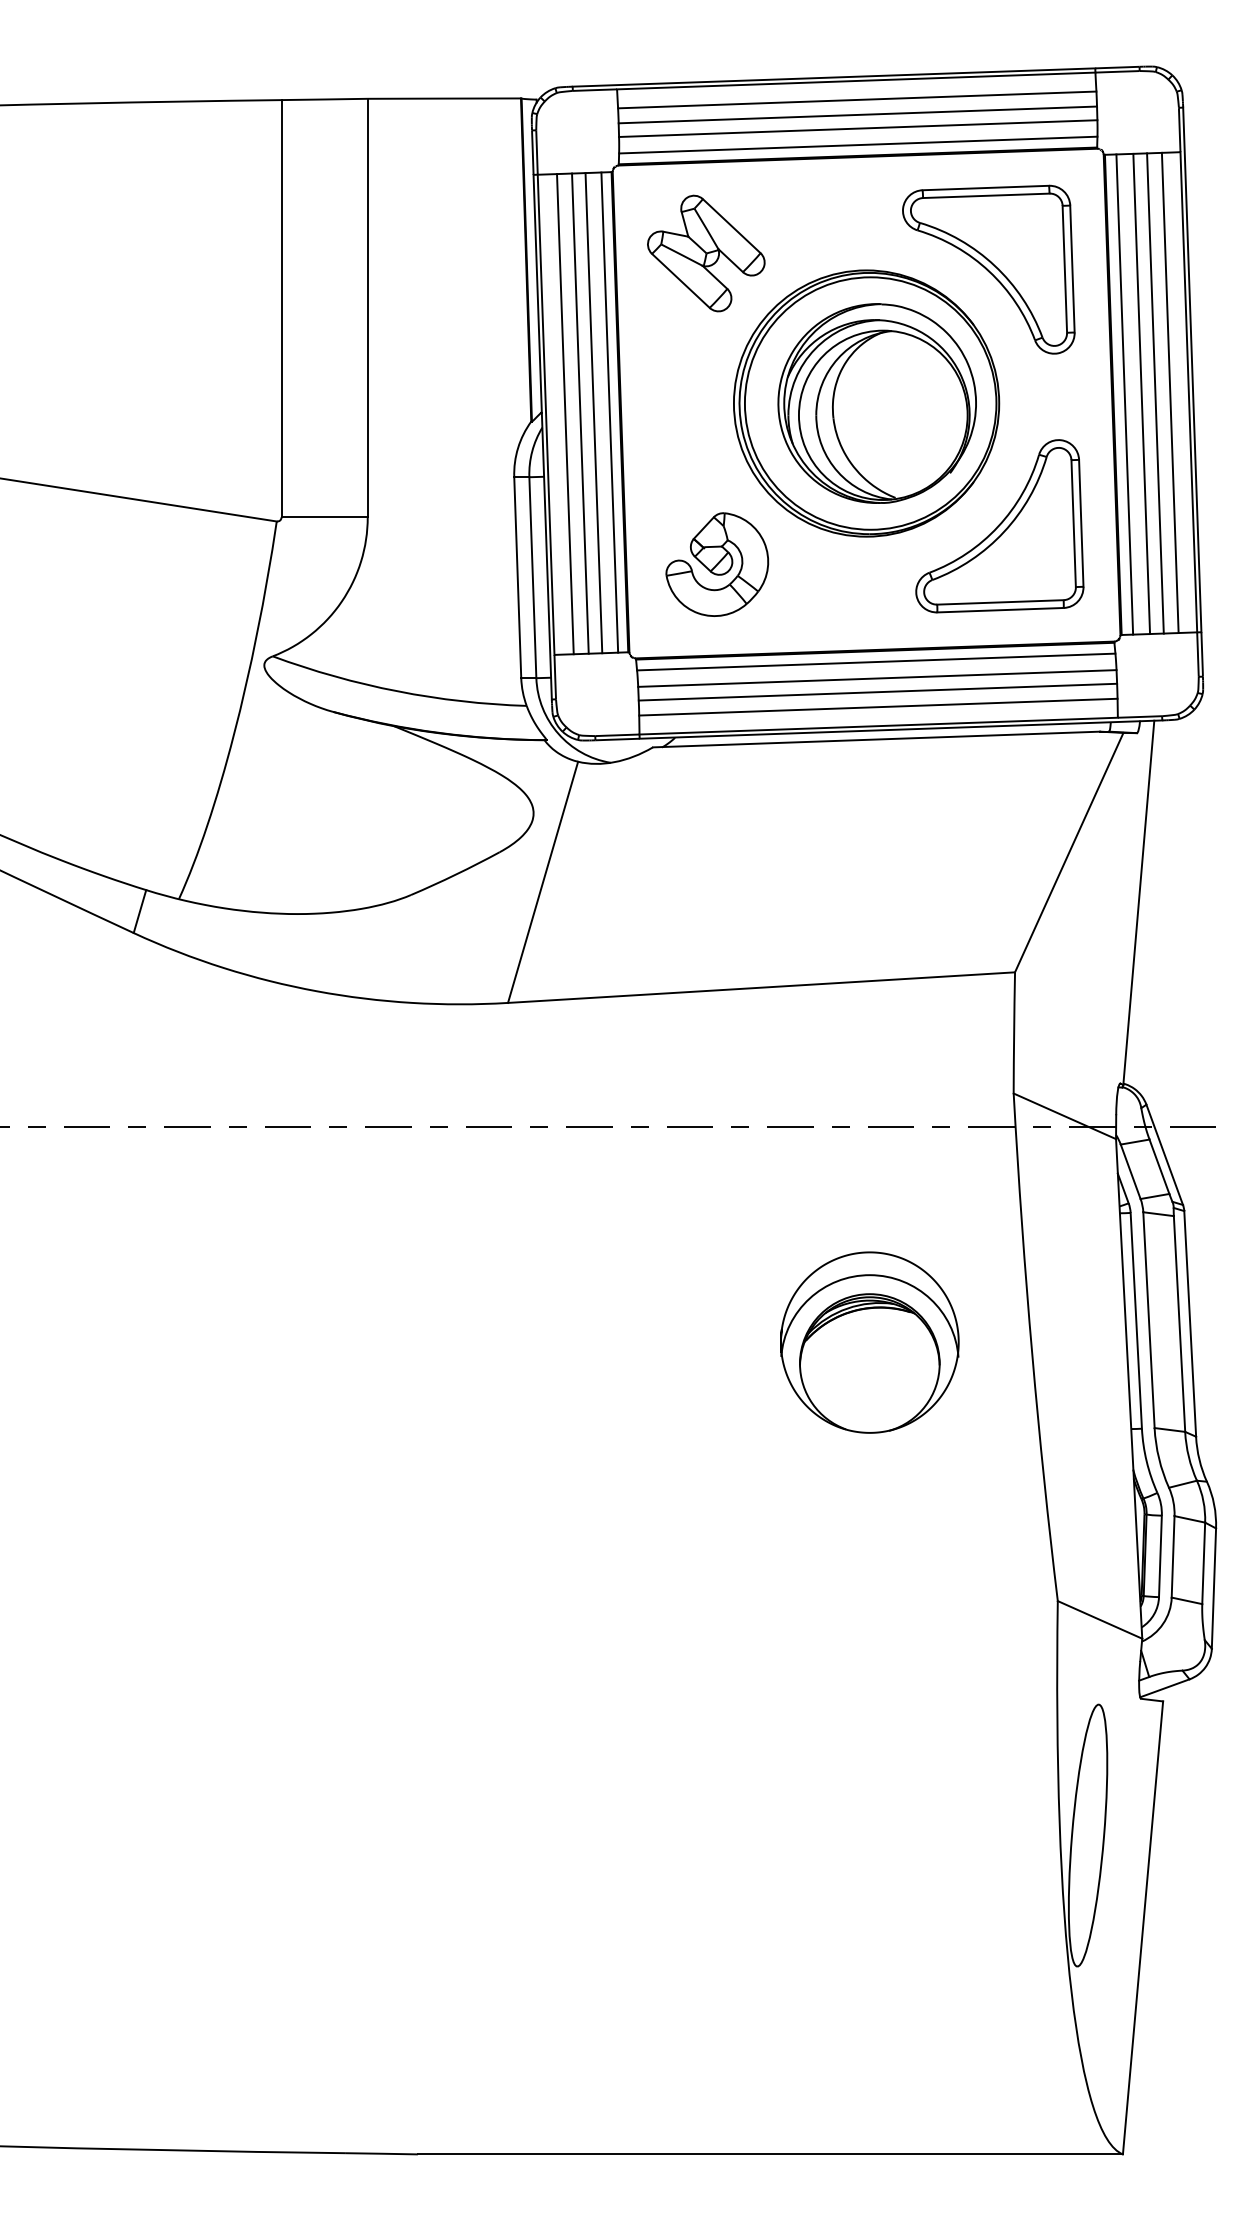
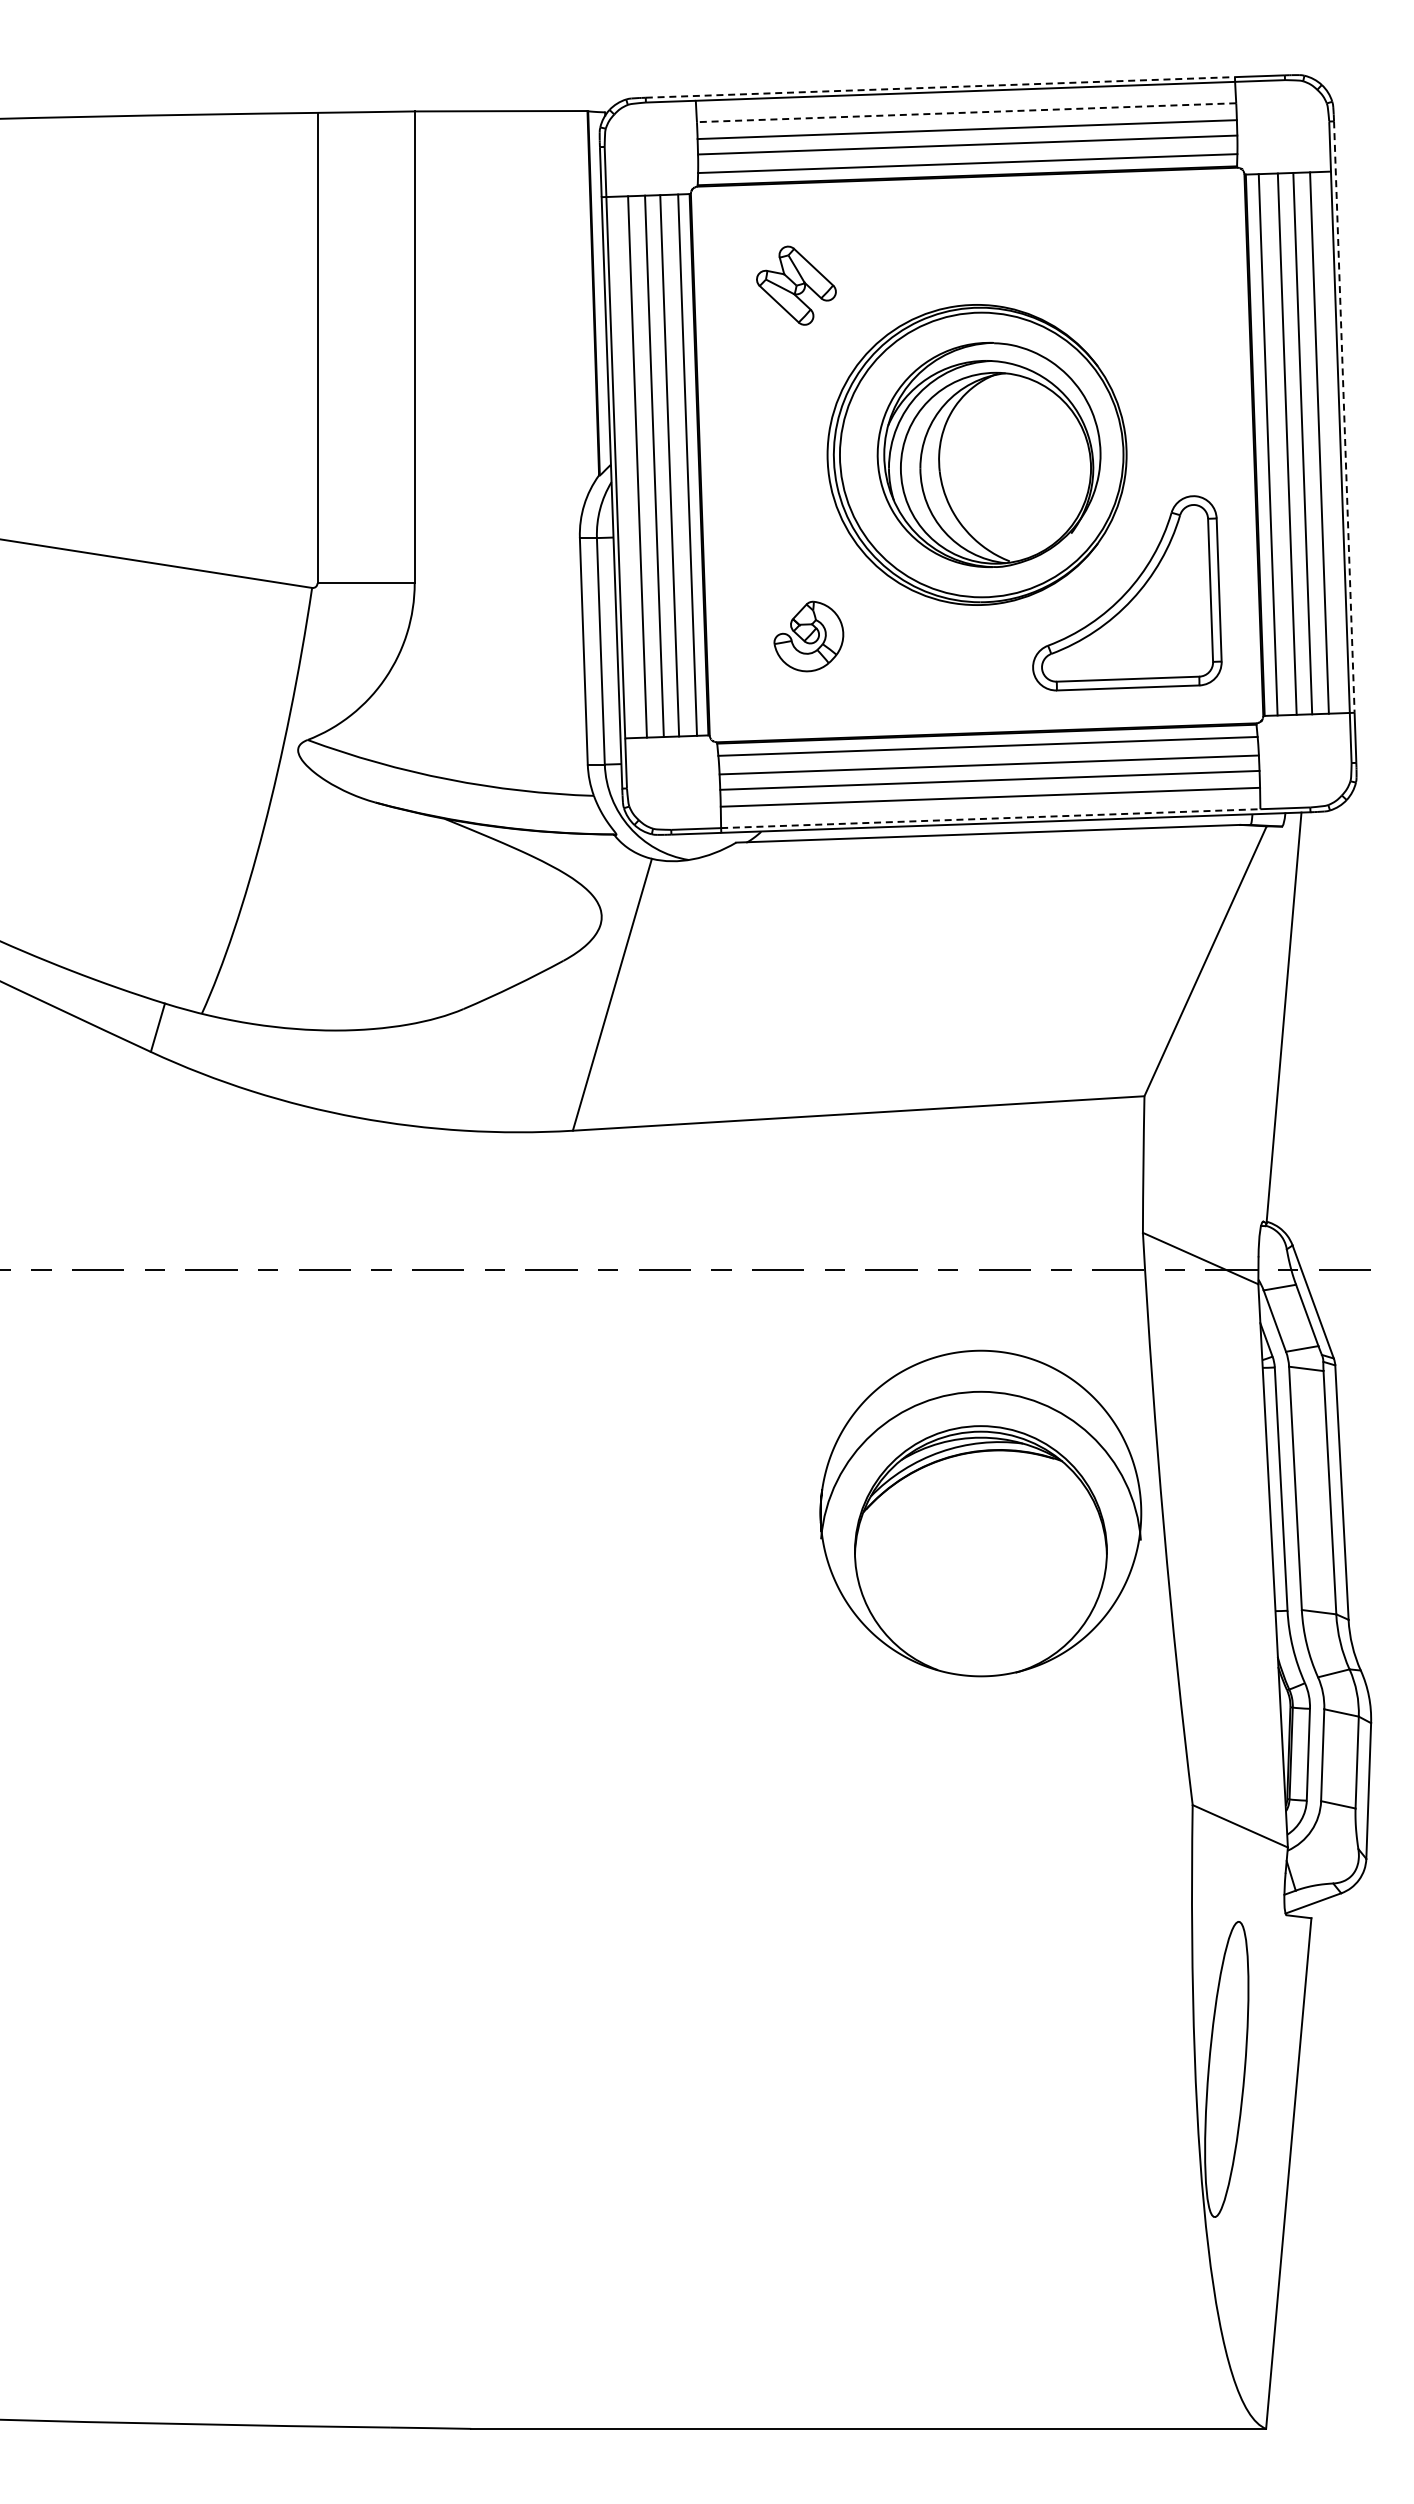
line: (834, 77) -> (940, 87), solid -> dashed
line: (857, 99) -> (966, 112), solid -> dashed
part: (706, 253) -> (796, 285), size x0.6
part: (988, 269) -> (1114, 303), removed
line: (1192, 370) -> (1344, 417), solid -> dashed
part: (717, 564) -> (808, 636), size x0.6
line: (878, 725) -> (990, 818), solid -> dashed
part: (869, 1342) -> (980, 1513), size x1.6

